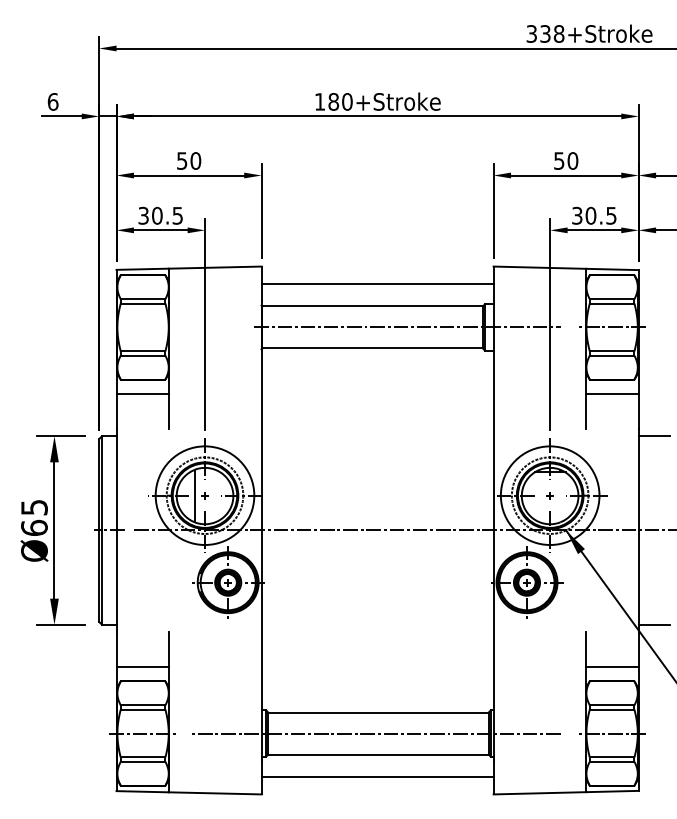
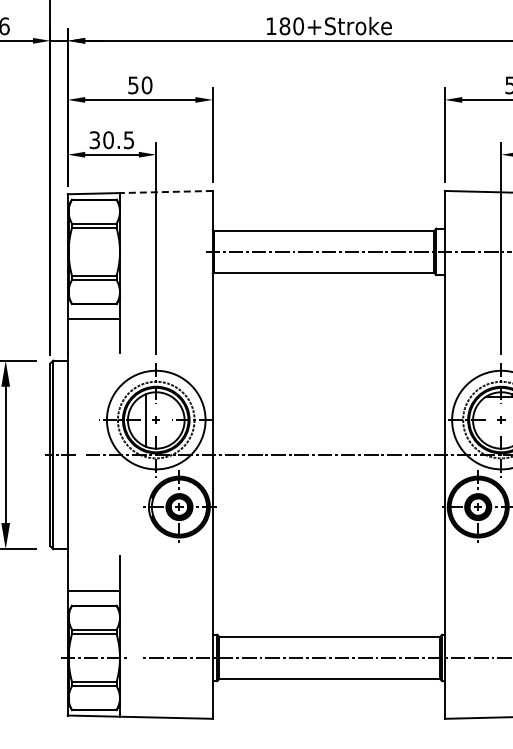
line: (214, 267) -> (165, 191), solid -> dashed
line: (377, 283) -> (328, 207), removed
line: (377, 777) -> (328, 701), removed

